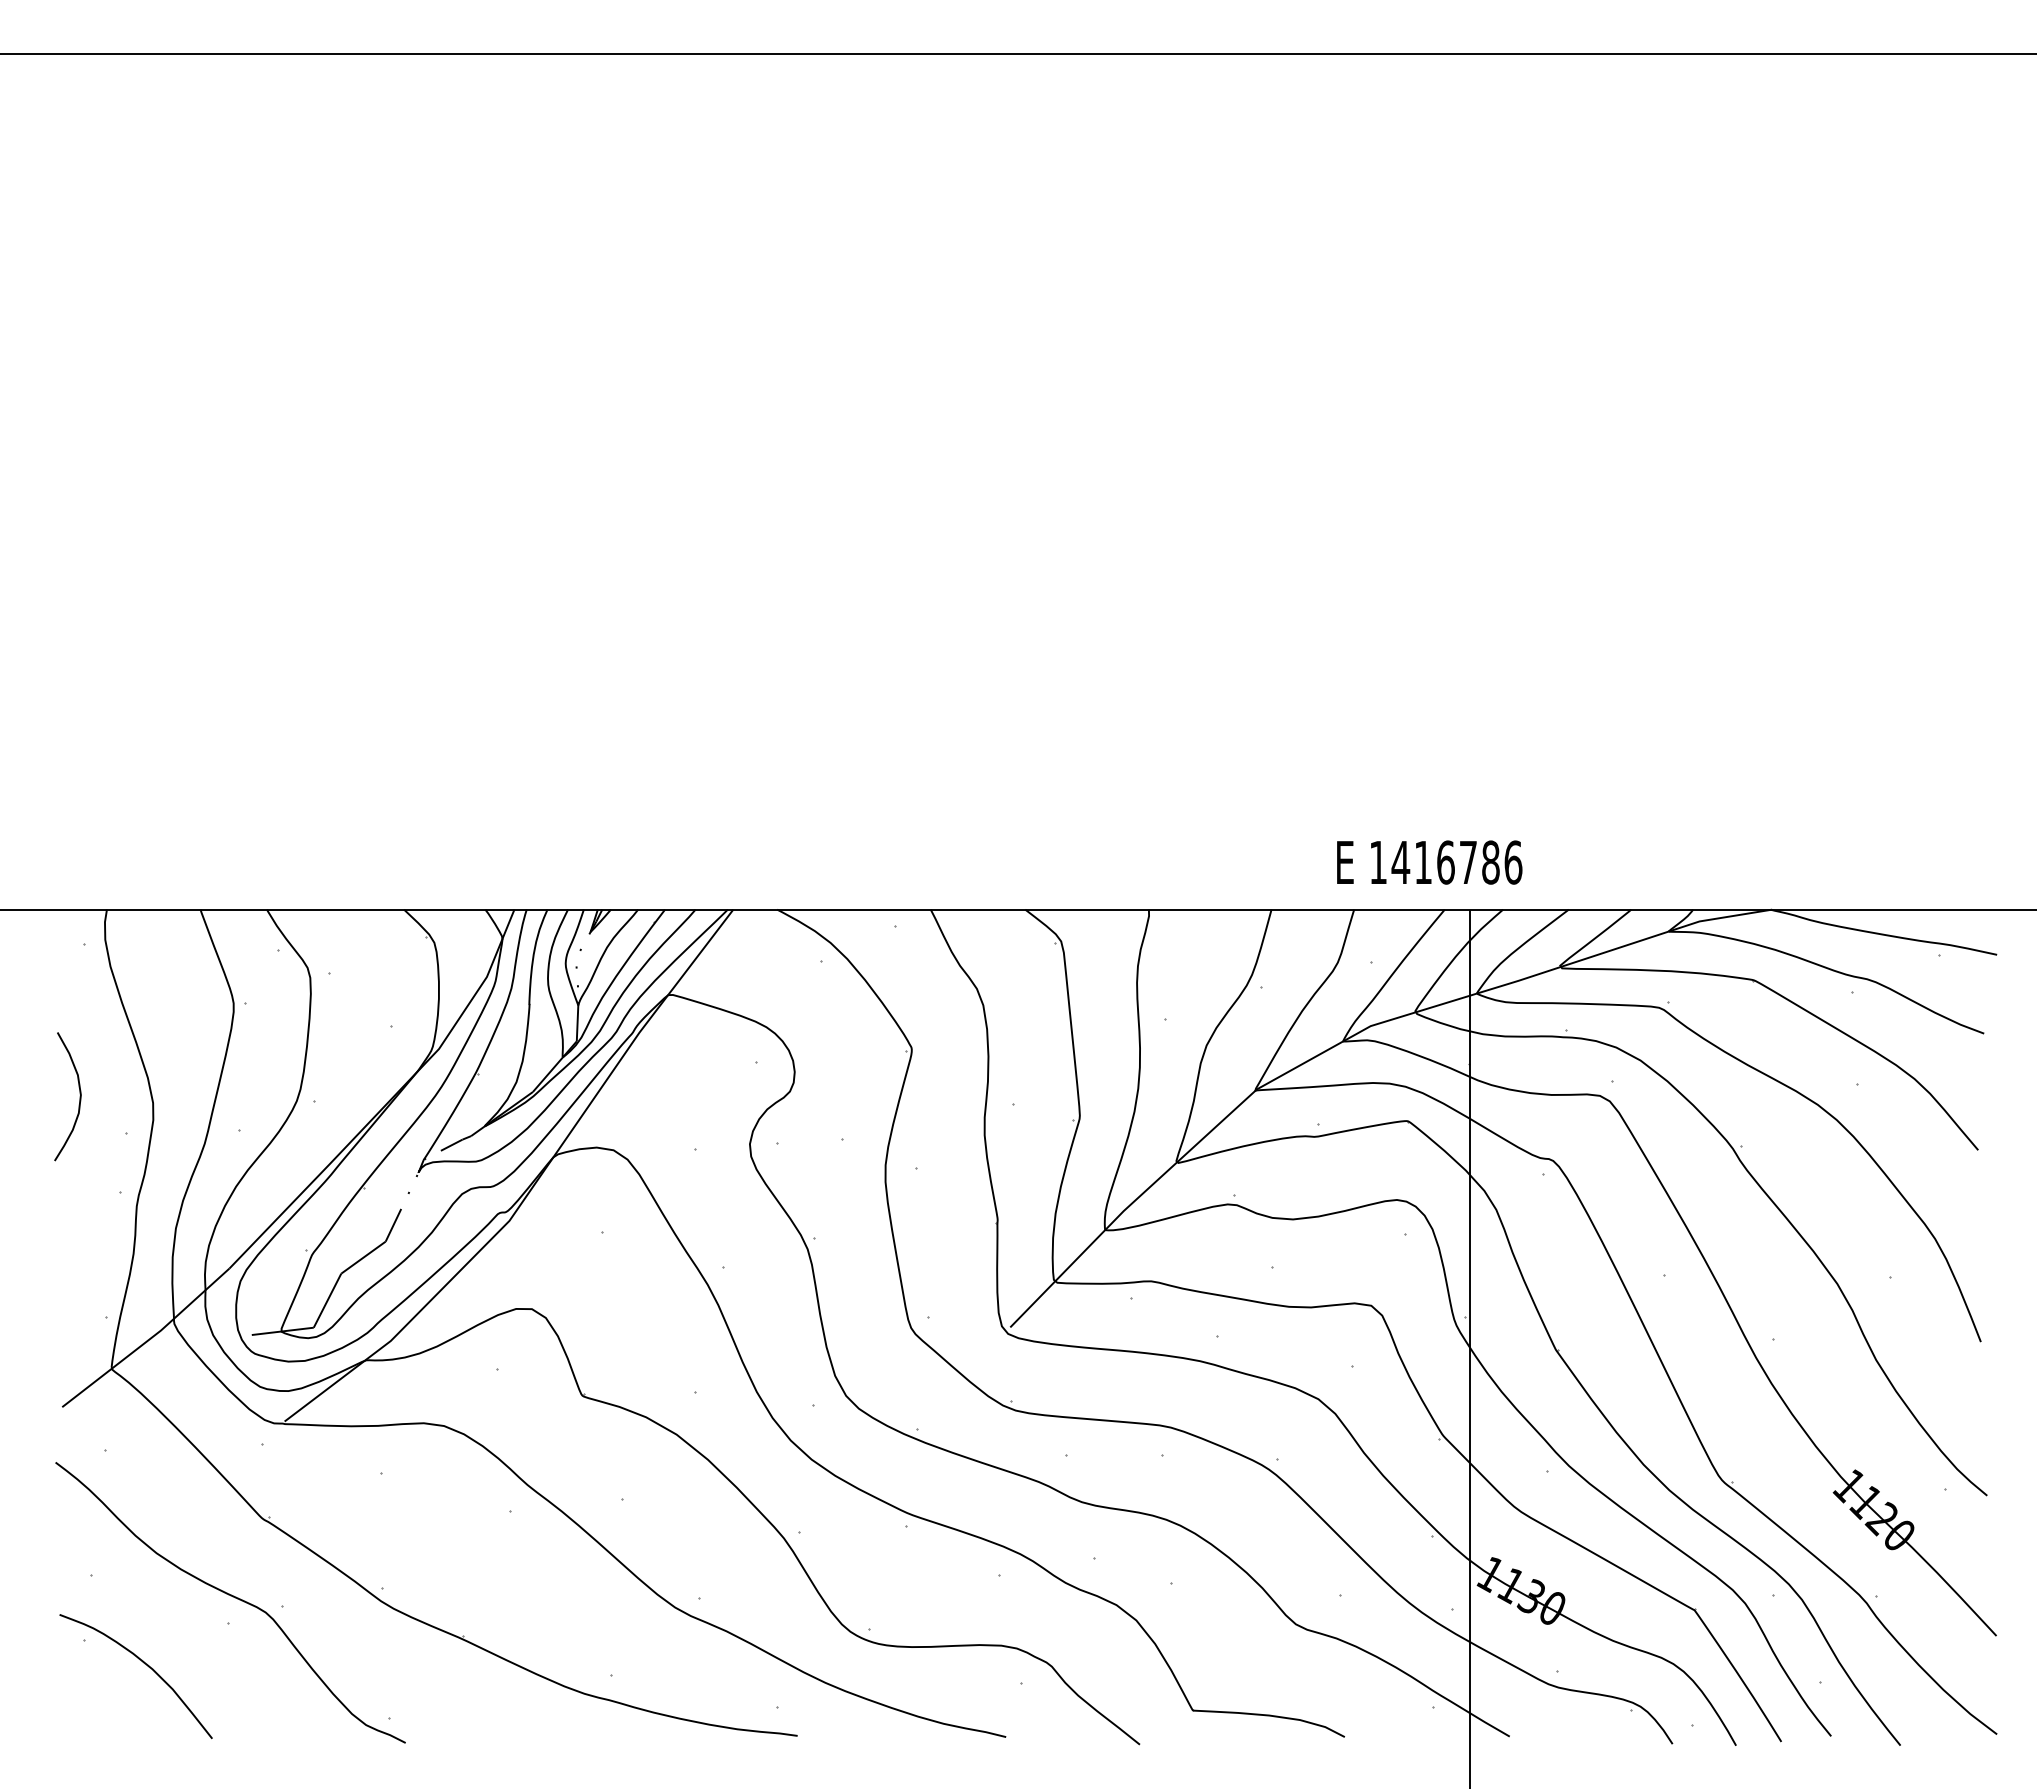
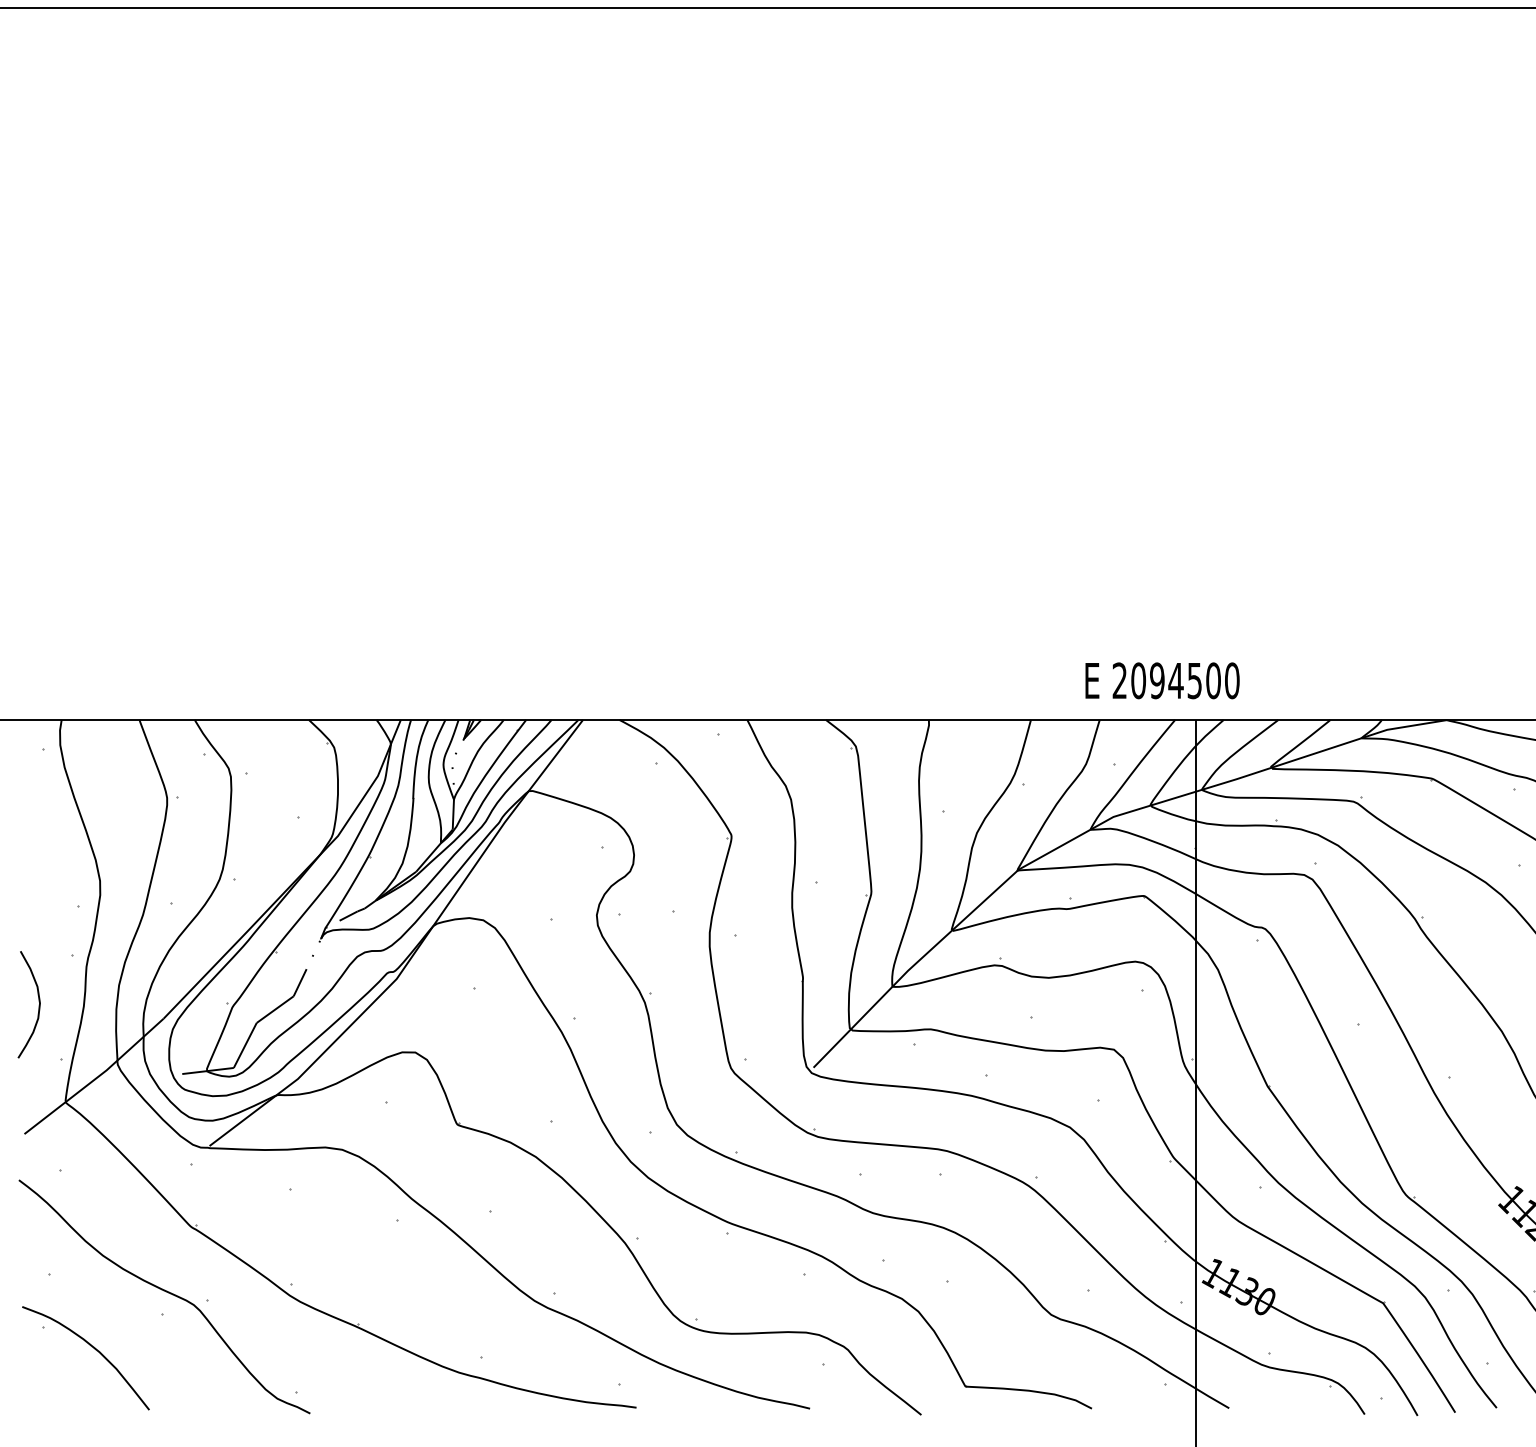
text: (1445, 862) -> (1175, 680), 1416786 -> 2094500
curve: (79, 1096) -> (38, 1004), moved

